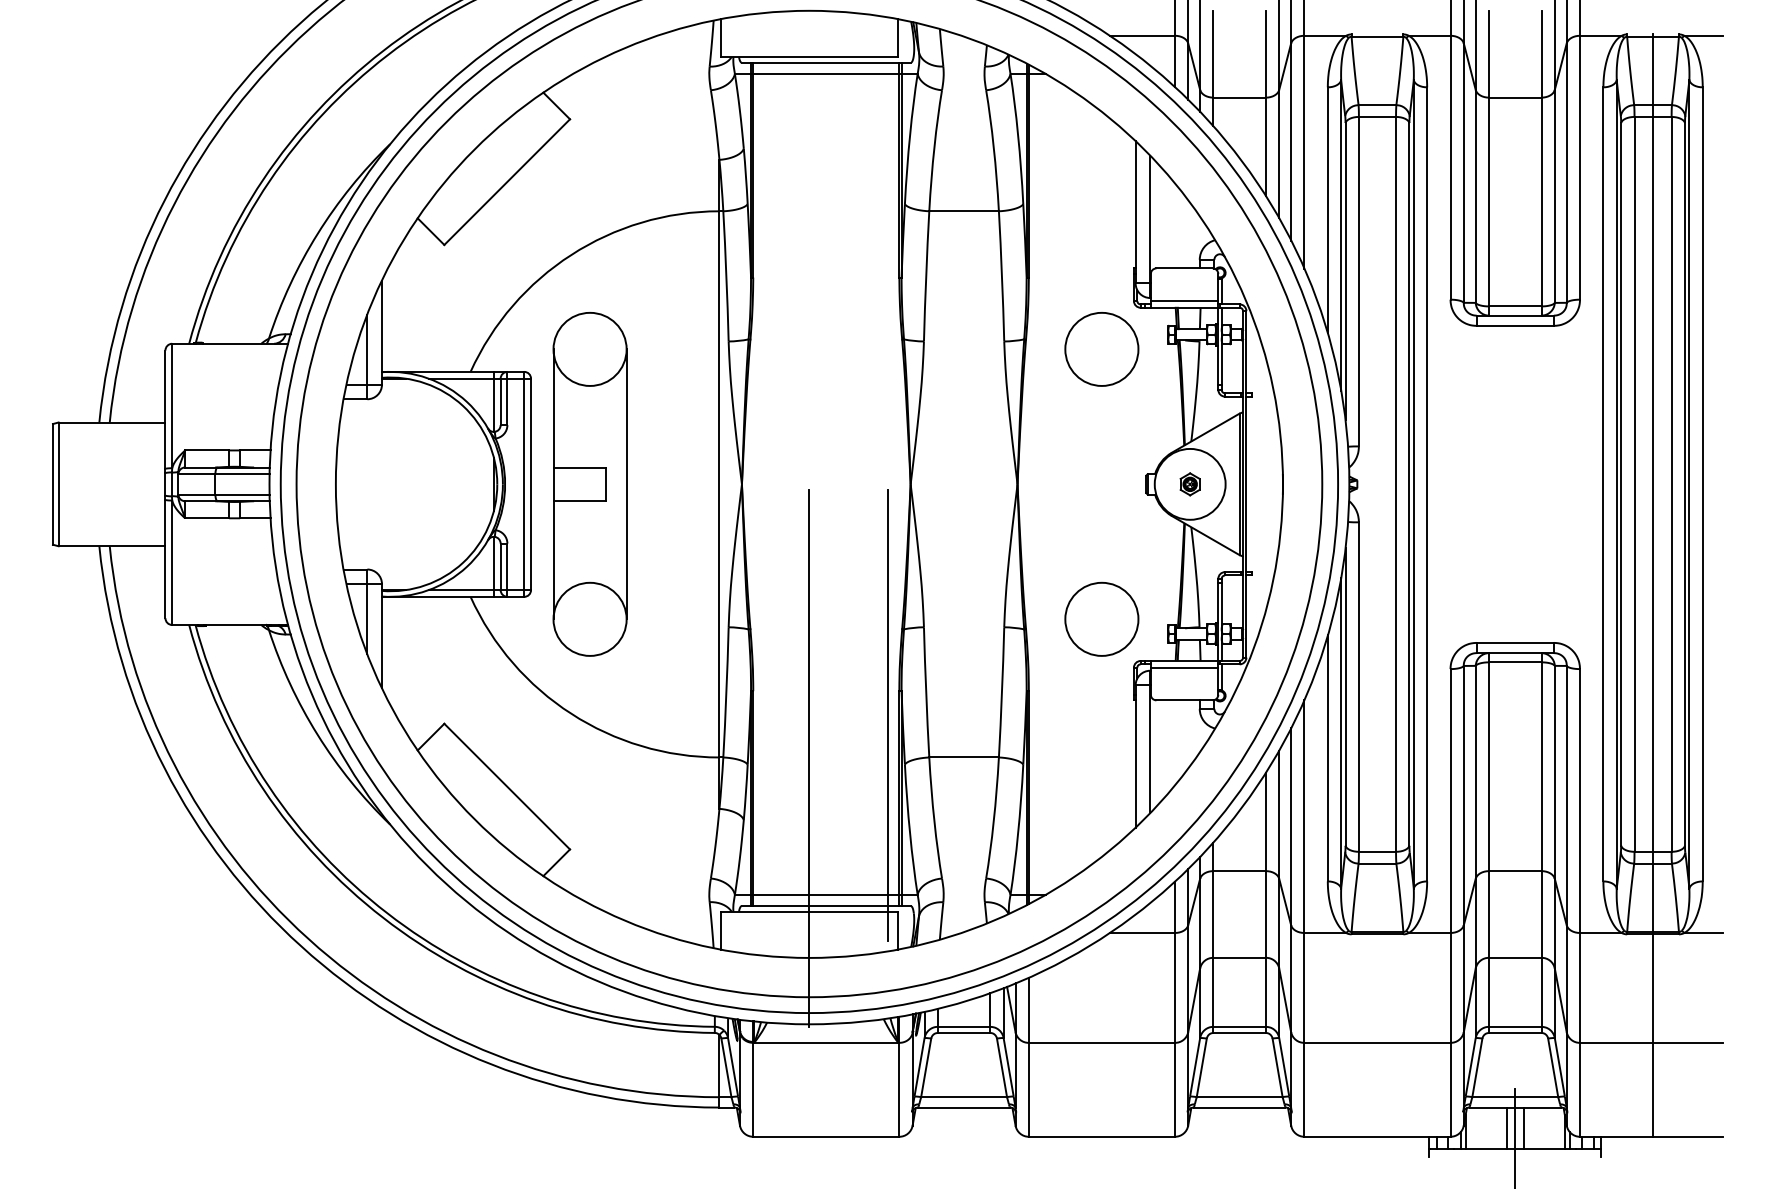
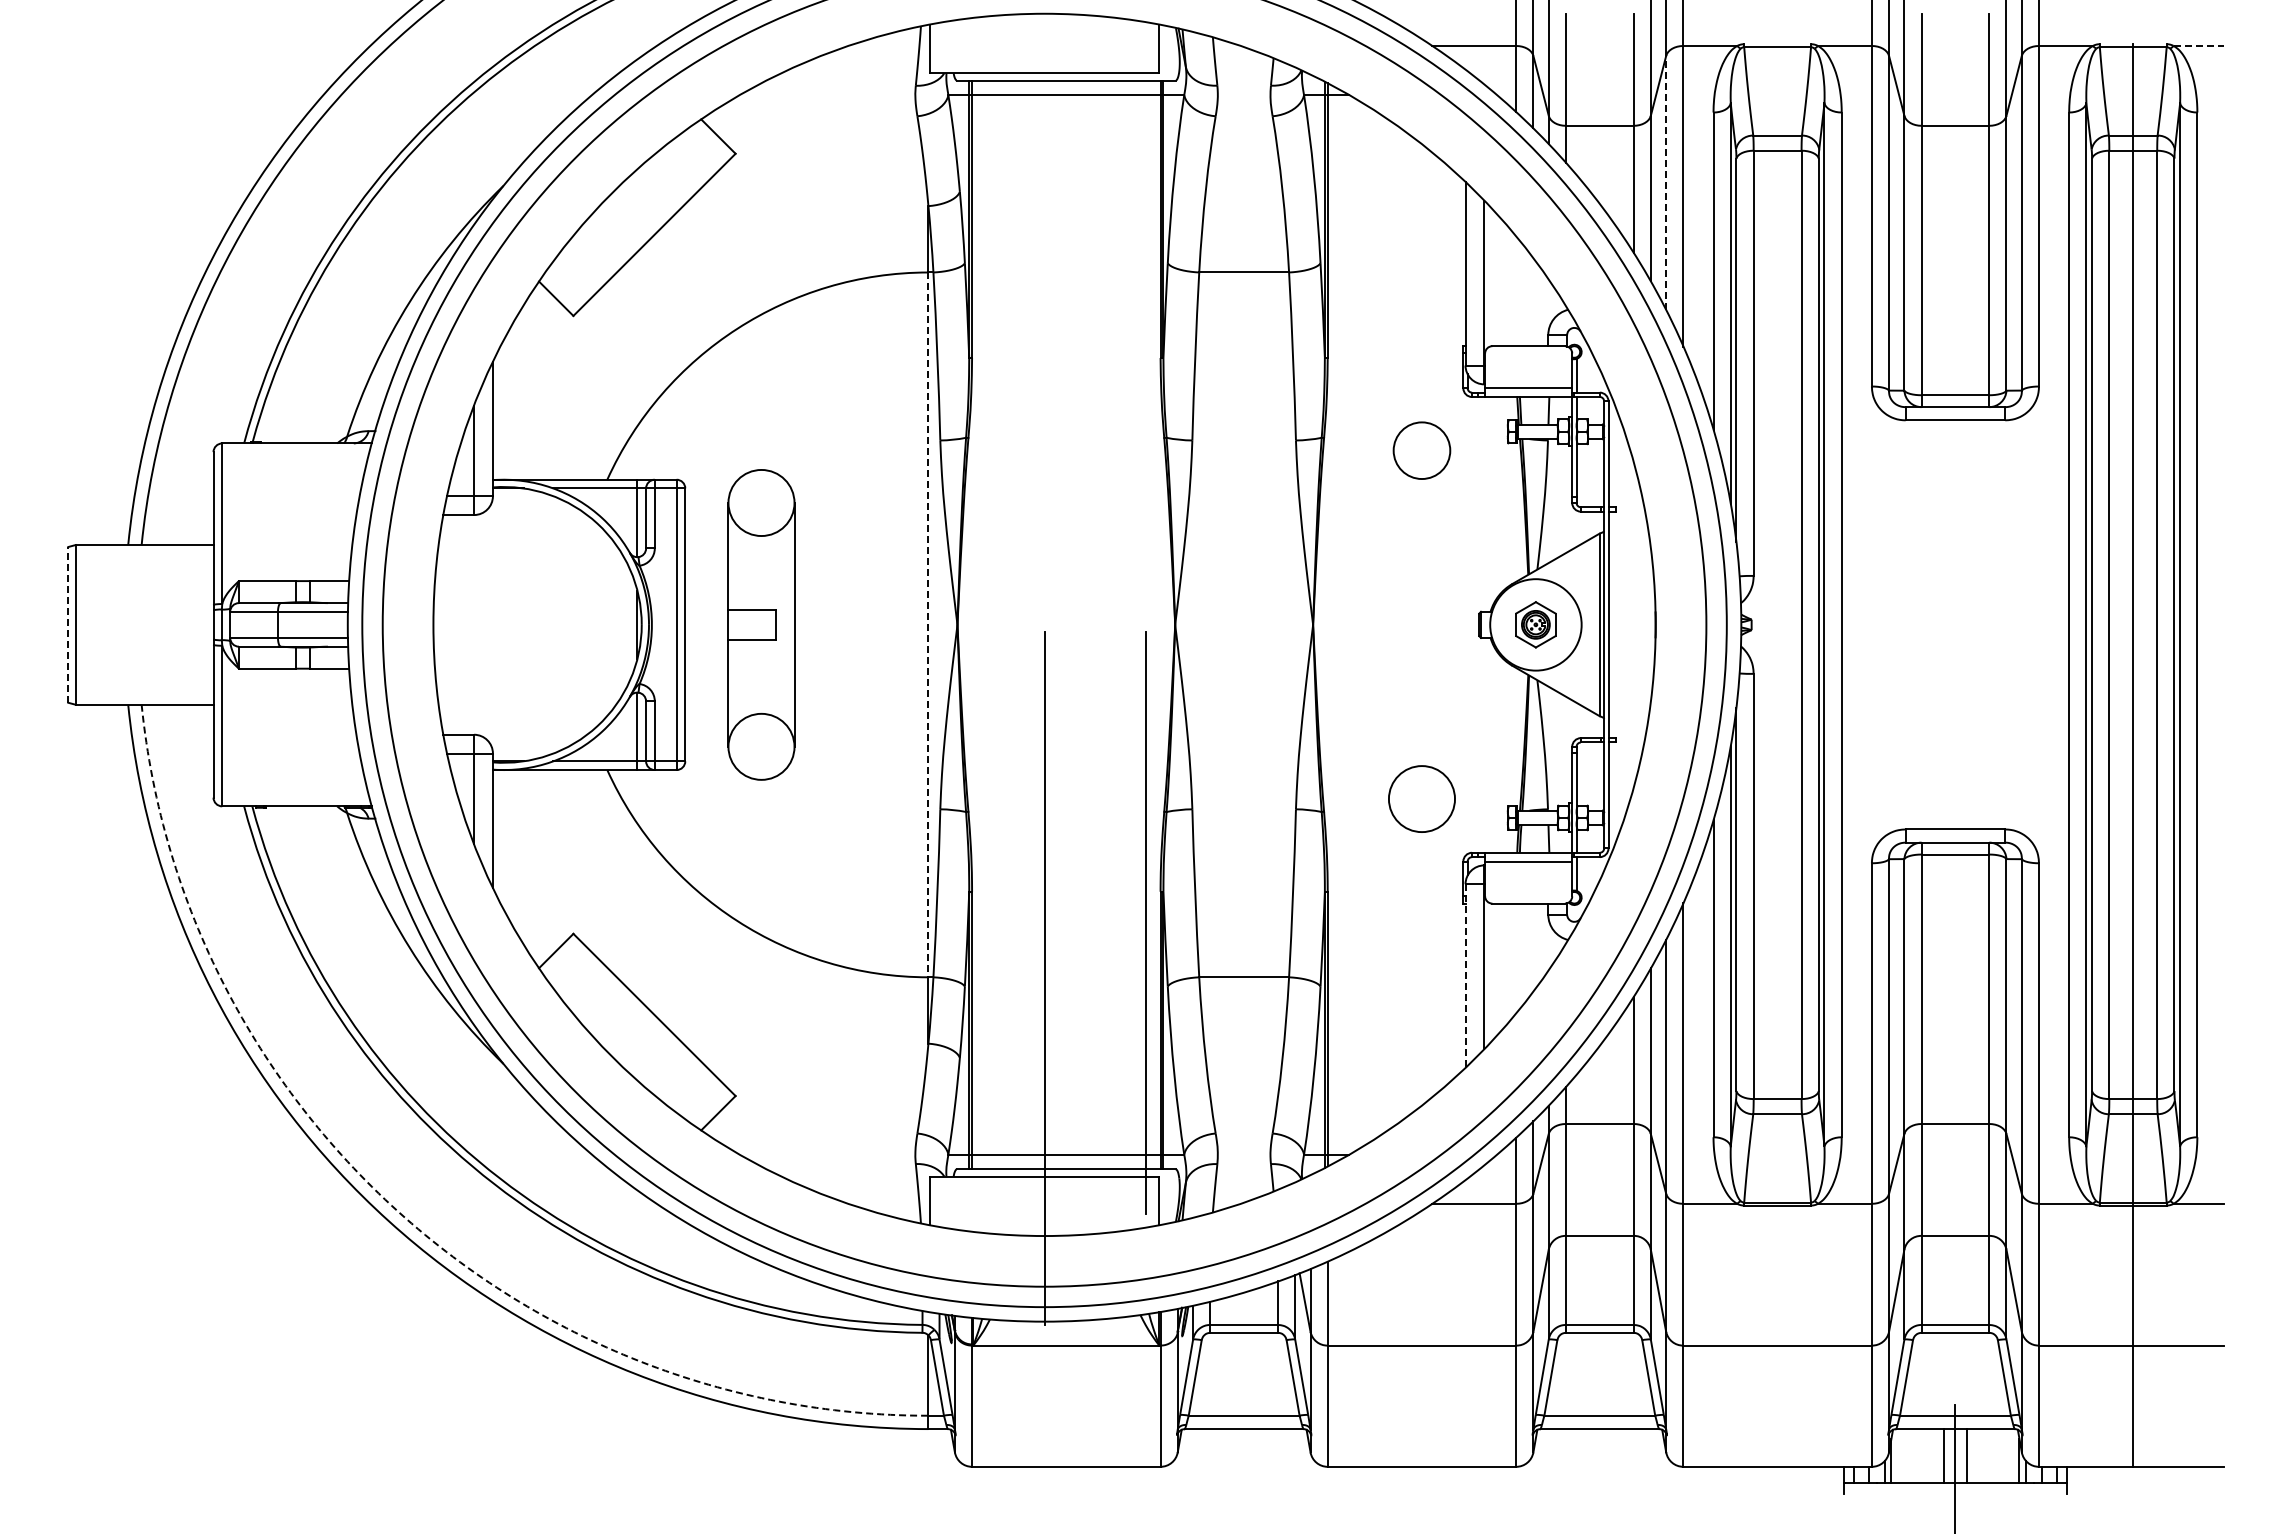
line: (1704, 35) -> (2199, 45), solid -> dashed
line: (1291, 141) -> (1666, 182), solid -> dashed
circle: (1101, 349) -> (1421, 450), size x0.6
line: (53, 484) -> (68, 624), solid -> dashed
part: (590, 484) -> (761, 624), size x0.7
line: (719, 484) -> (928, 625), solid -> dashed
part: (1189, 484) -> (1535, 624), size x1.6
circle: (1101, 618) -> (1421, 798), size x0.7
line: (1135, 756) -> (1465, 976), solid -> dashed
arc: (308, 938) -> (398, 1211), solid -> dashed

